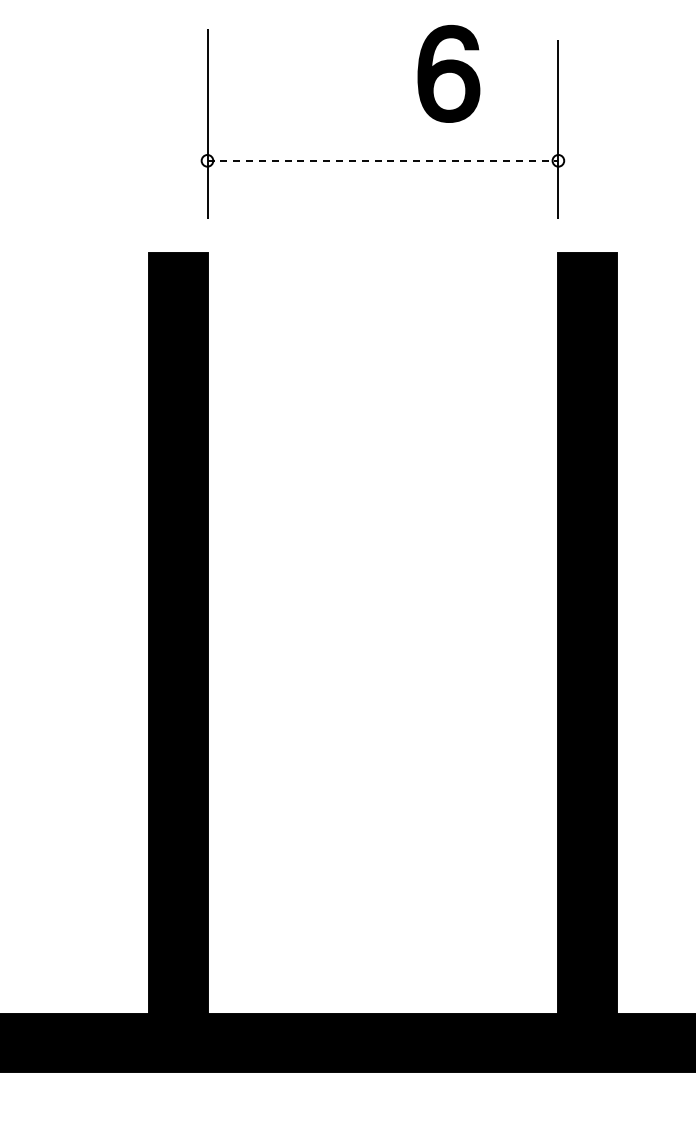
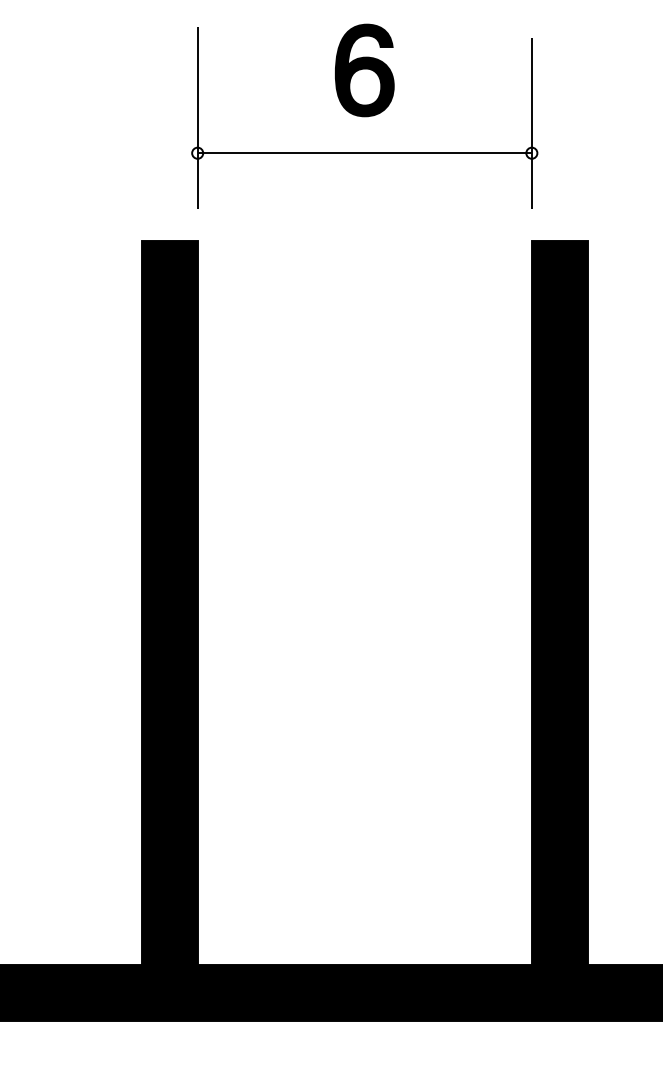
part: (448, 73) -> (364, 70), moved
line: (383, 160) -> (365, 152), dashed -> solid

